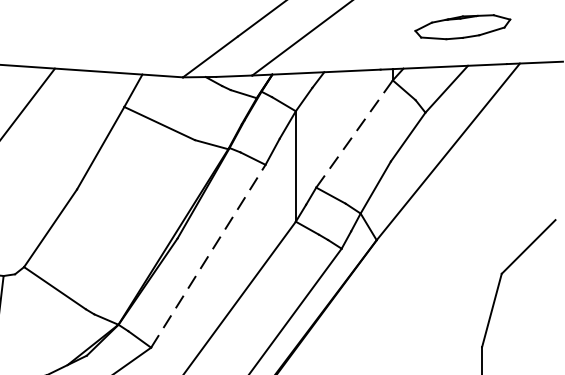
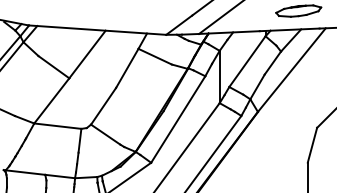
line: (354, 133) -> (247, 61), dashed -> solid
line: (208, 256) -> (178, 119), dashed -> solid

